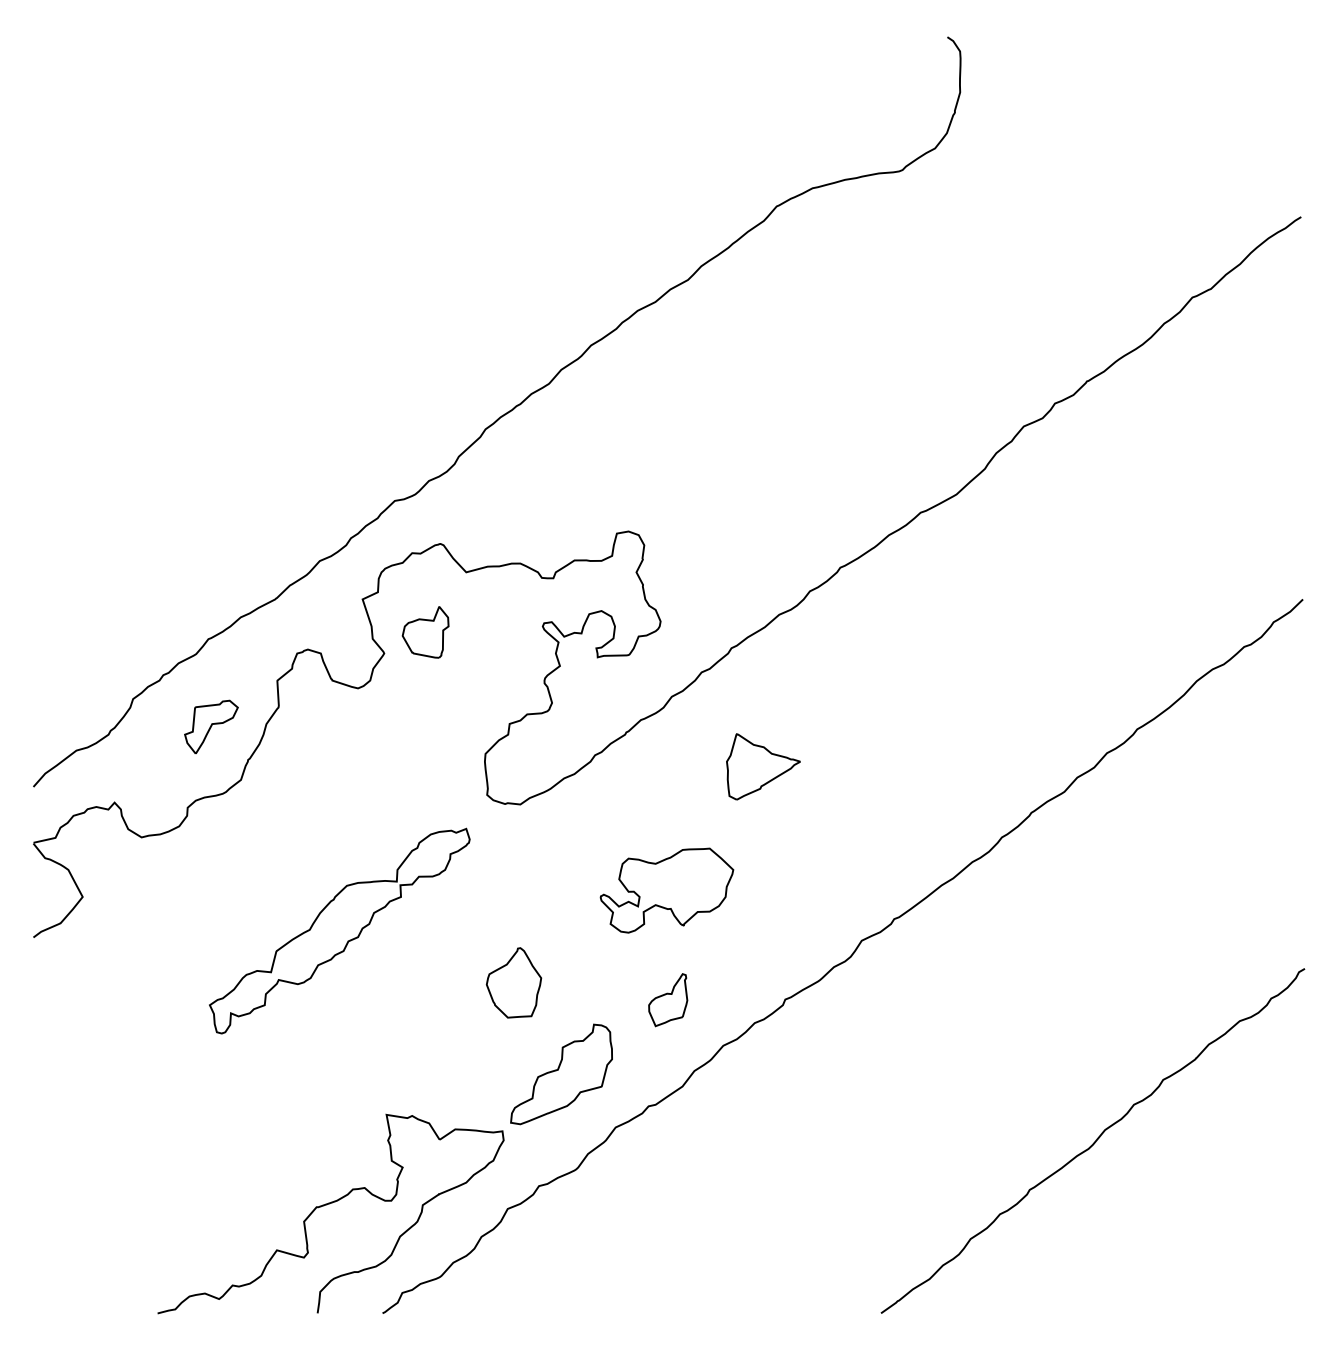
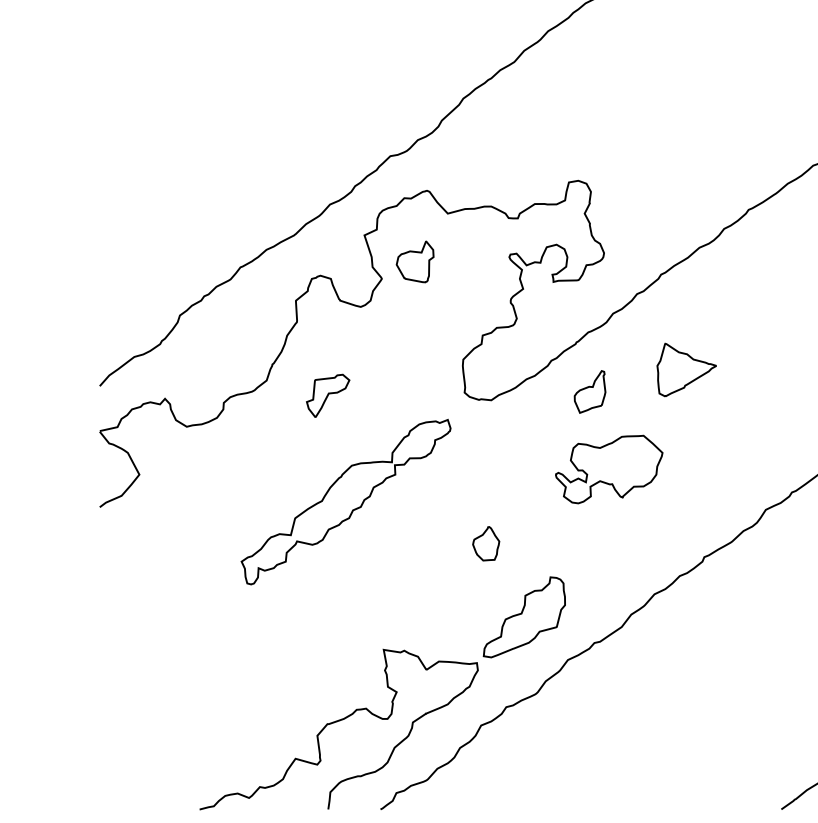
part: (211, 726) -> (328, 395), moved
part: (513, 982) -> (485, 543), size x0.6
part: (668, 1000) -> (590, 392), moved

